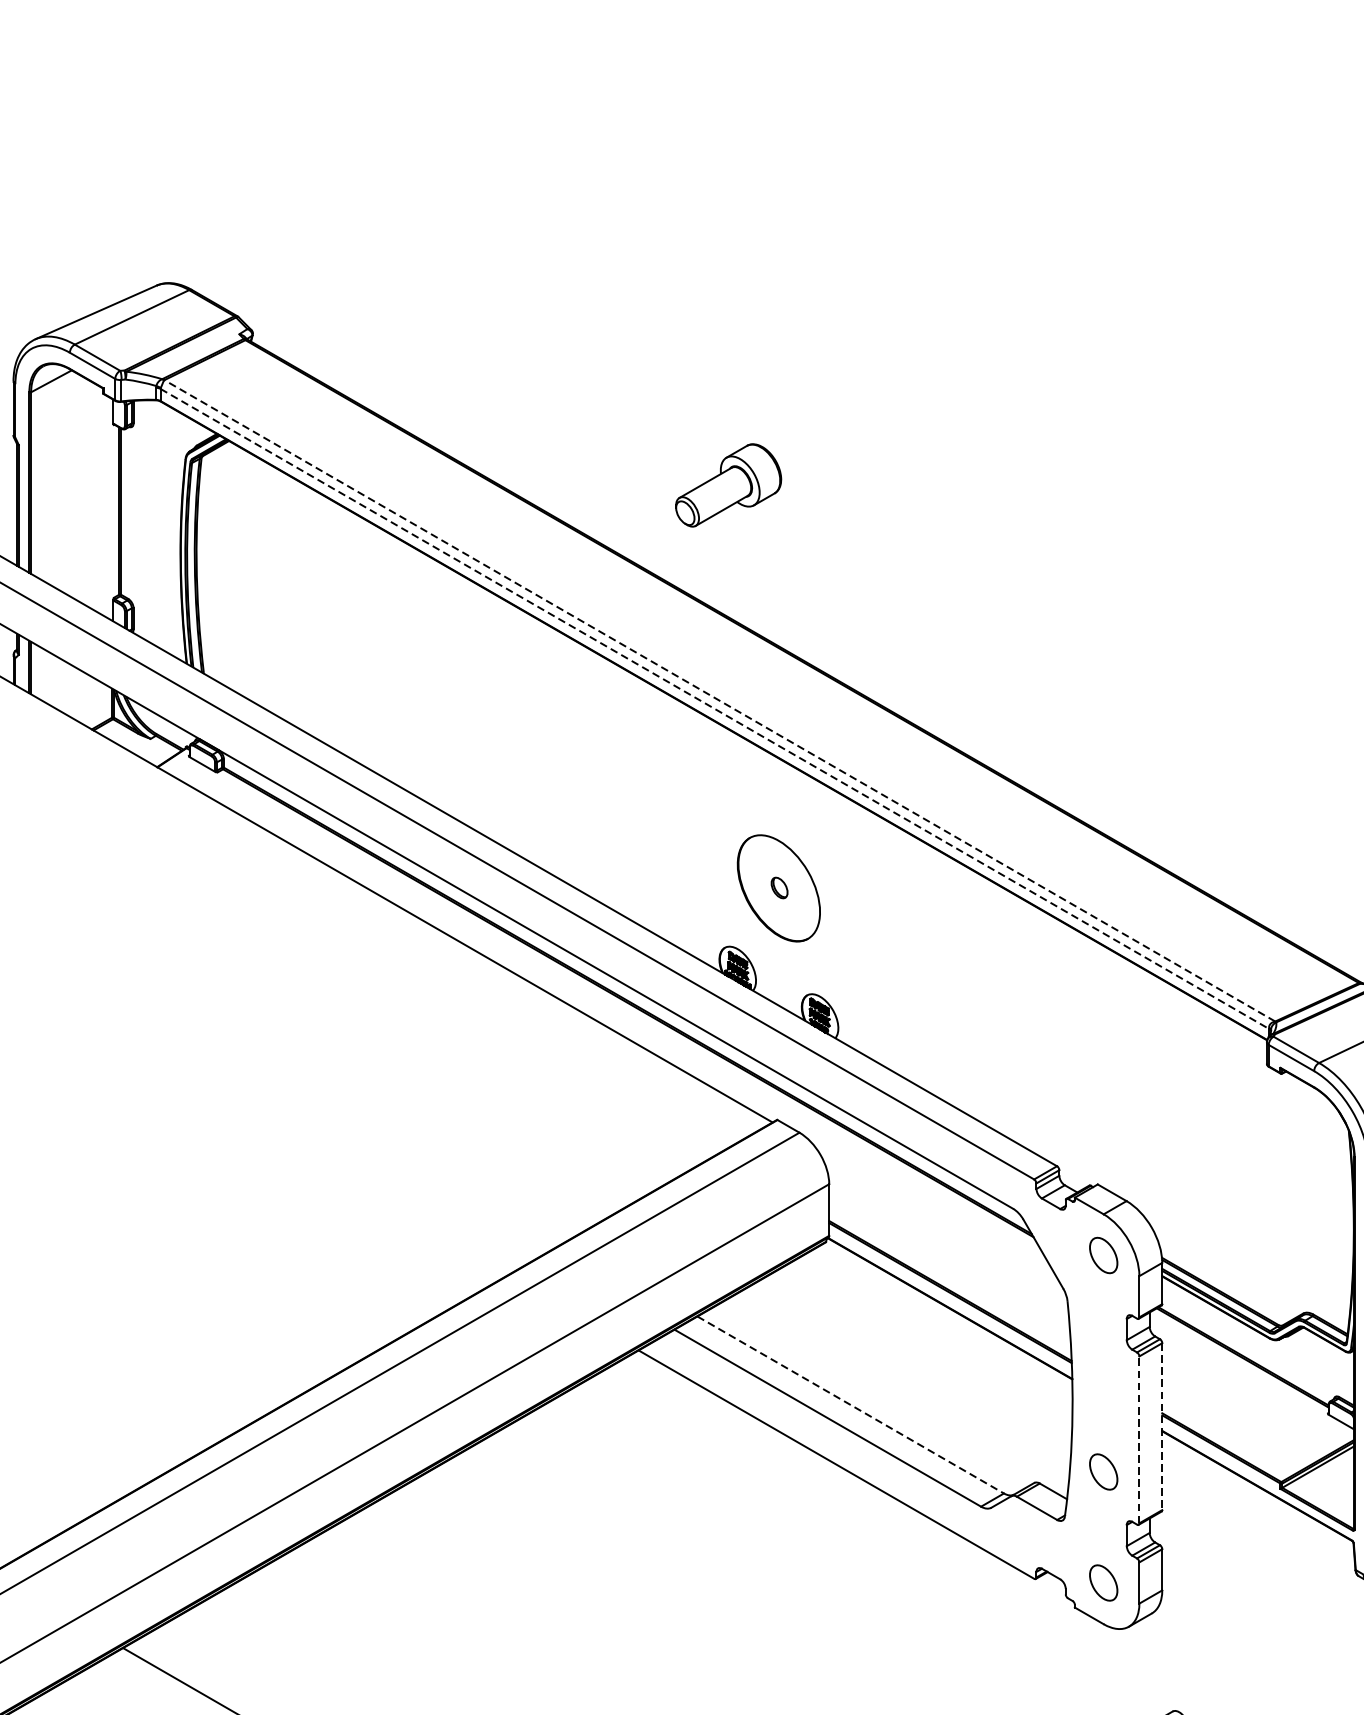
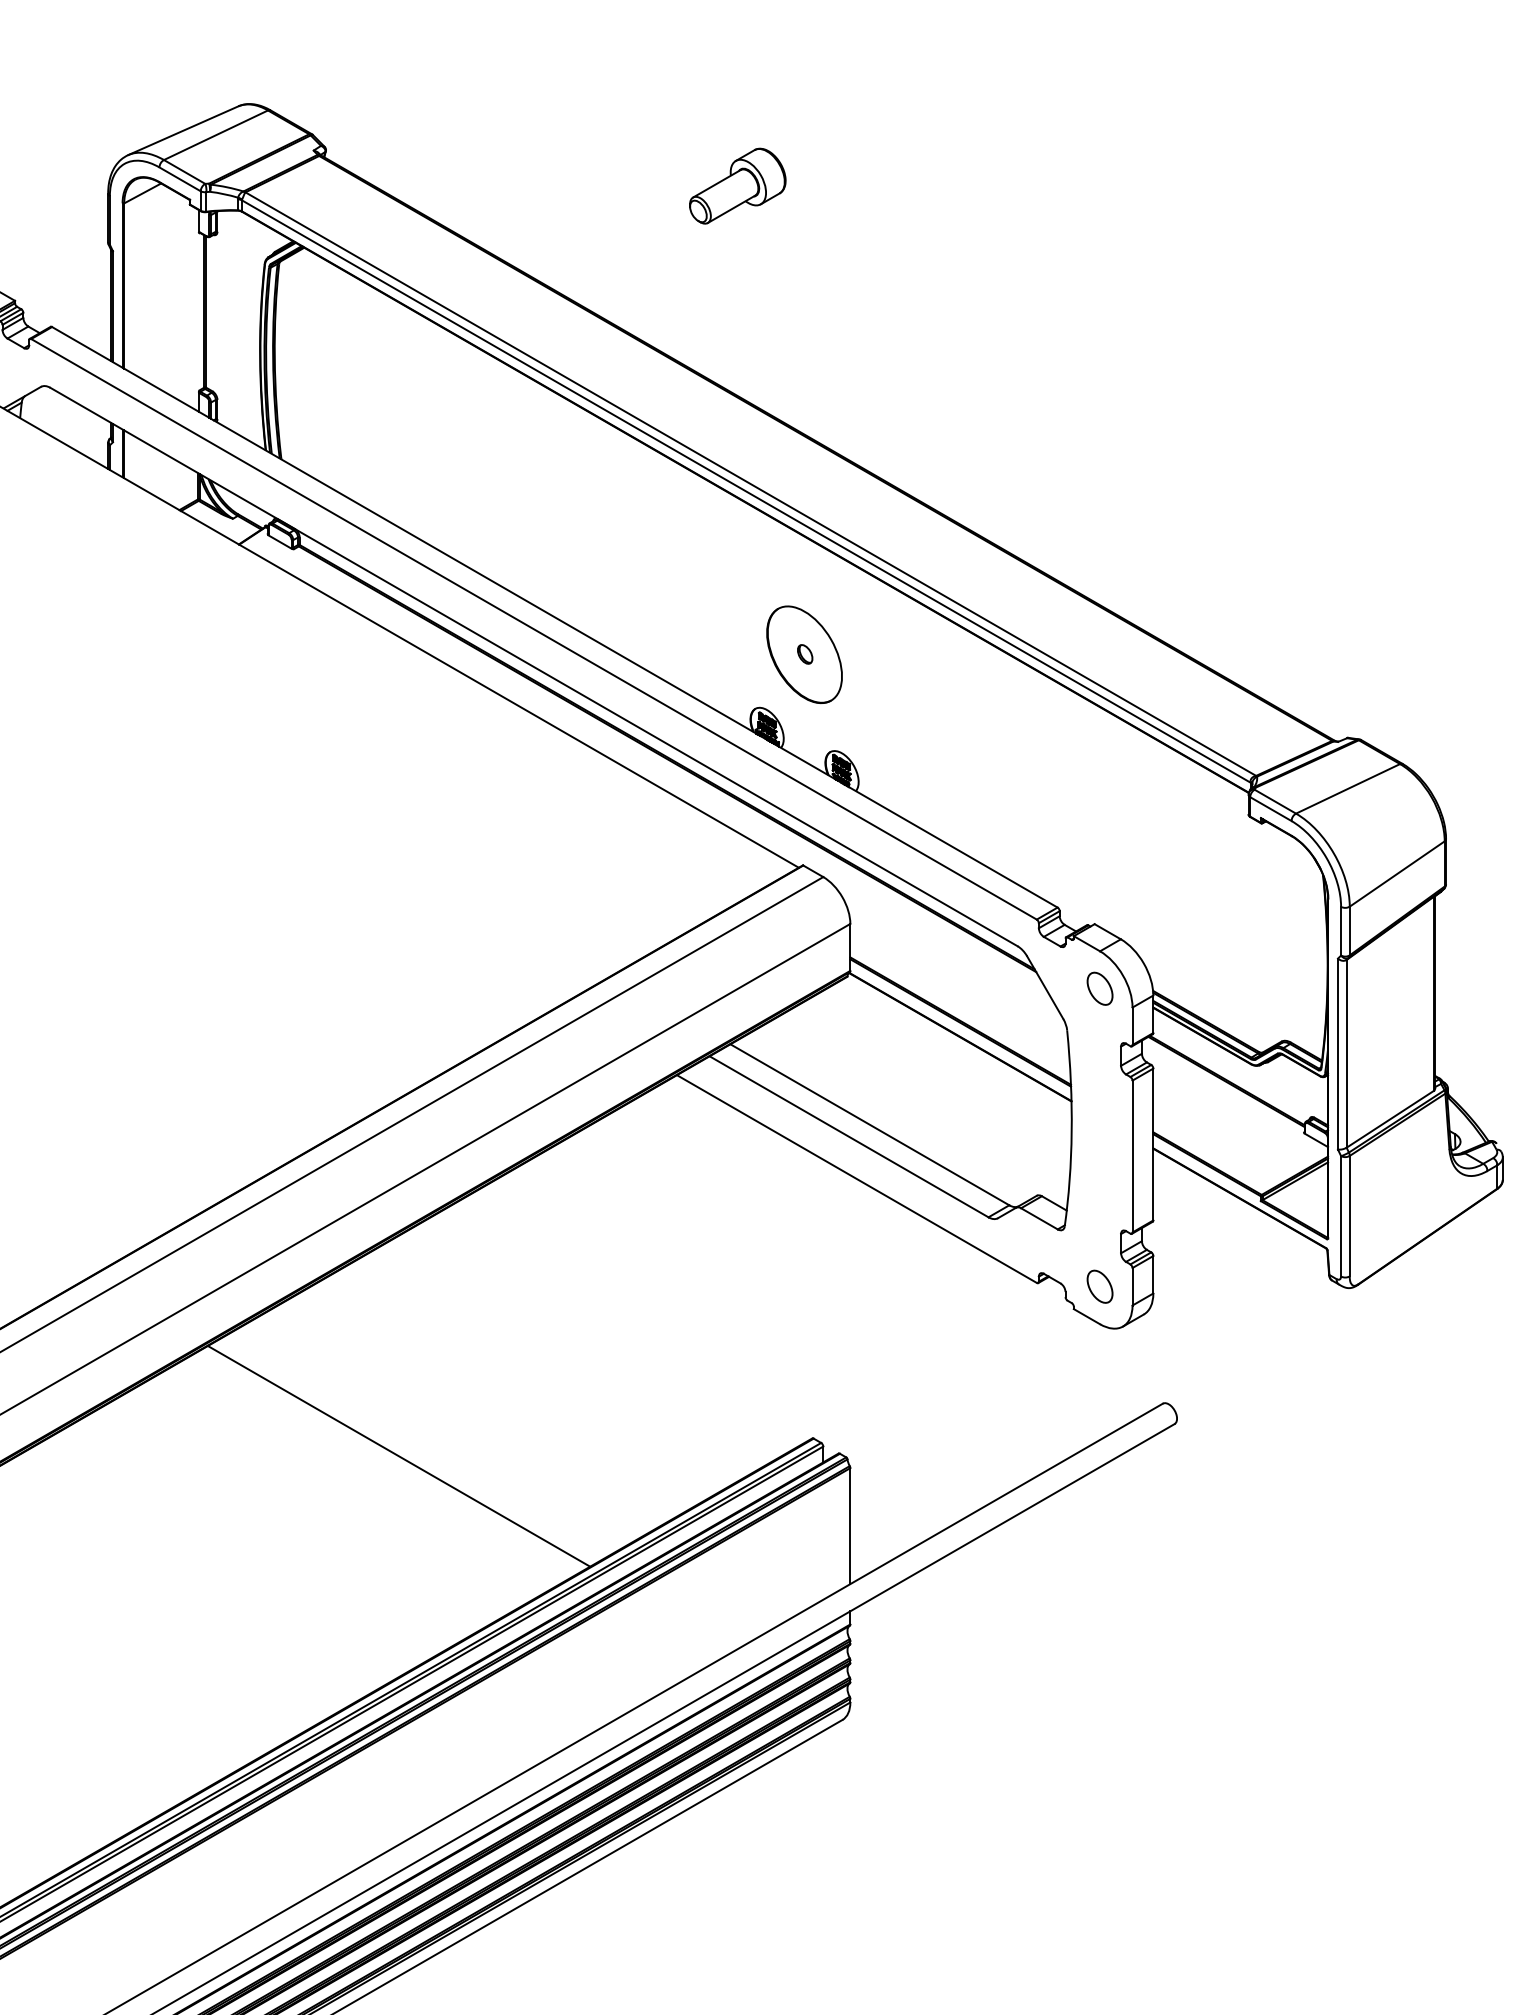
part: (728, 484) -> (737, 185), moved
line: (719, 701) -> (750, 484), dashed -> solid
line: (715, 708) -> (746, 491), dashed -> solid
line: (851, 1405) -> (870, 1125), dashed -> solid
line: (1162, 1426) -> (1153, 1144), dashed -> solid
line: (1139, 1439) -> (1132, 1156), dashed -> solid
part: (1103, 1471) -> (1099, 1185), removed

